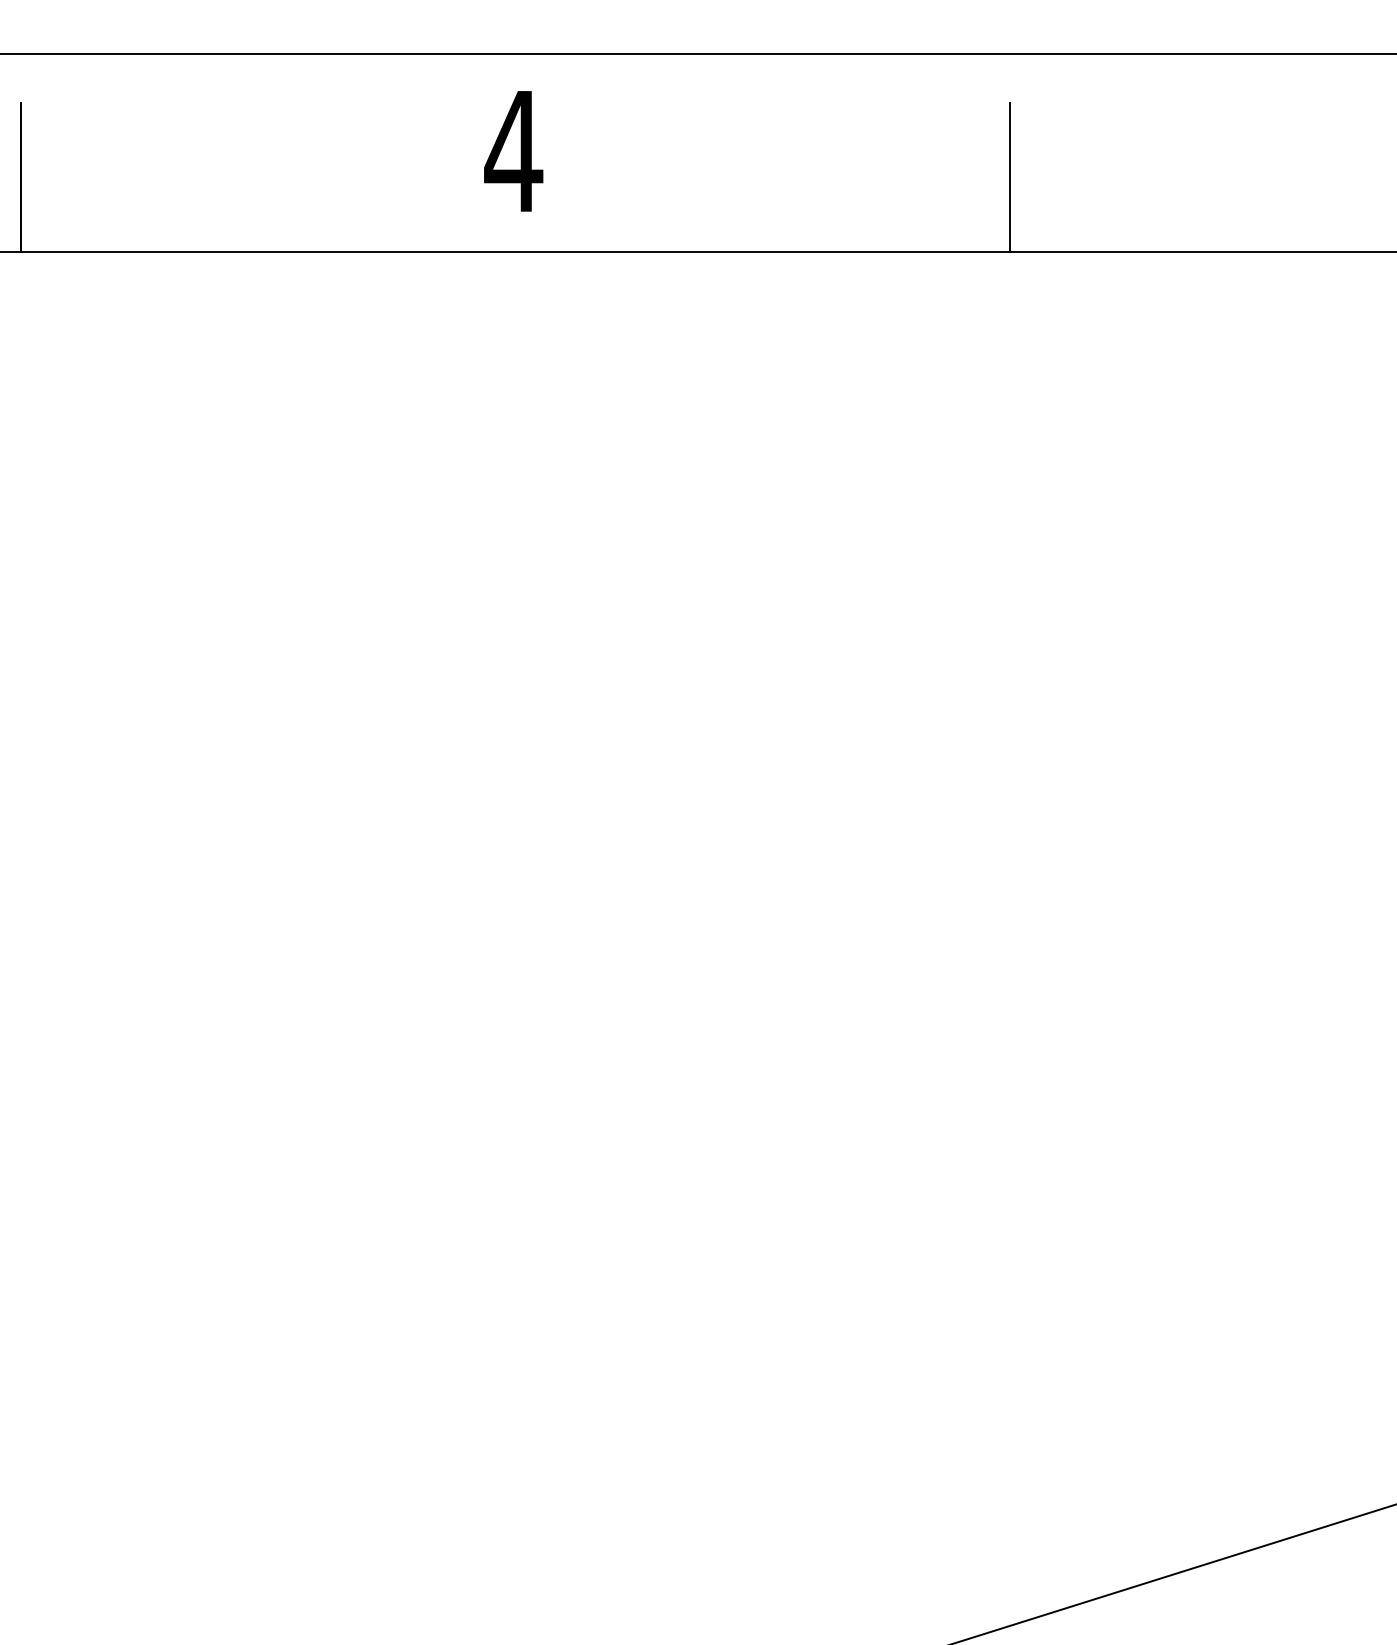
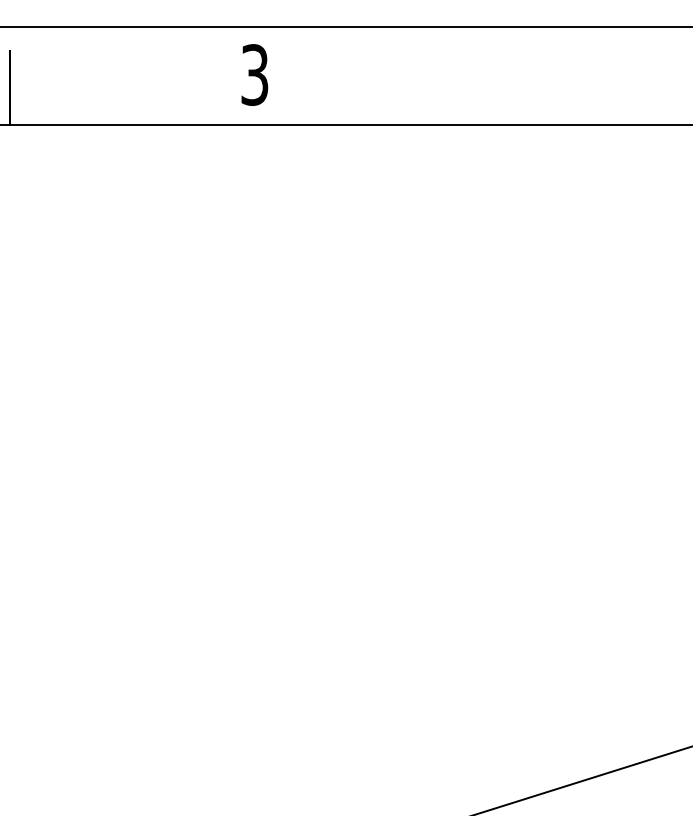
text: (513, 150) -> (254, 74), 4 -> 3
line: (1010, 176) -> (501, 87), removed

